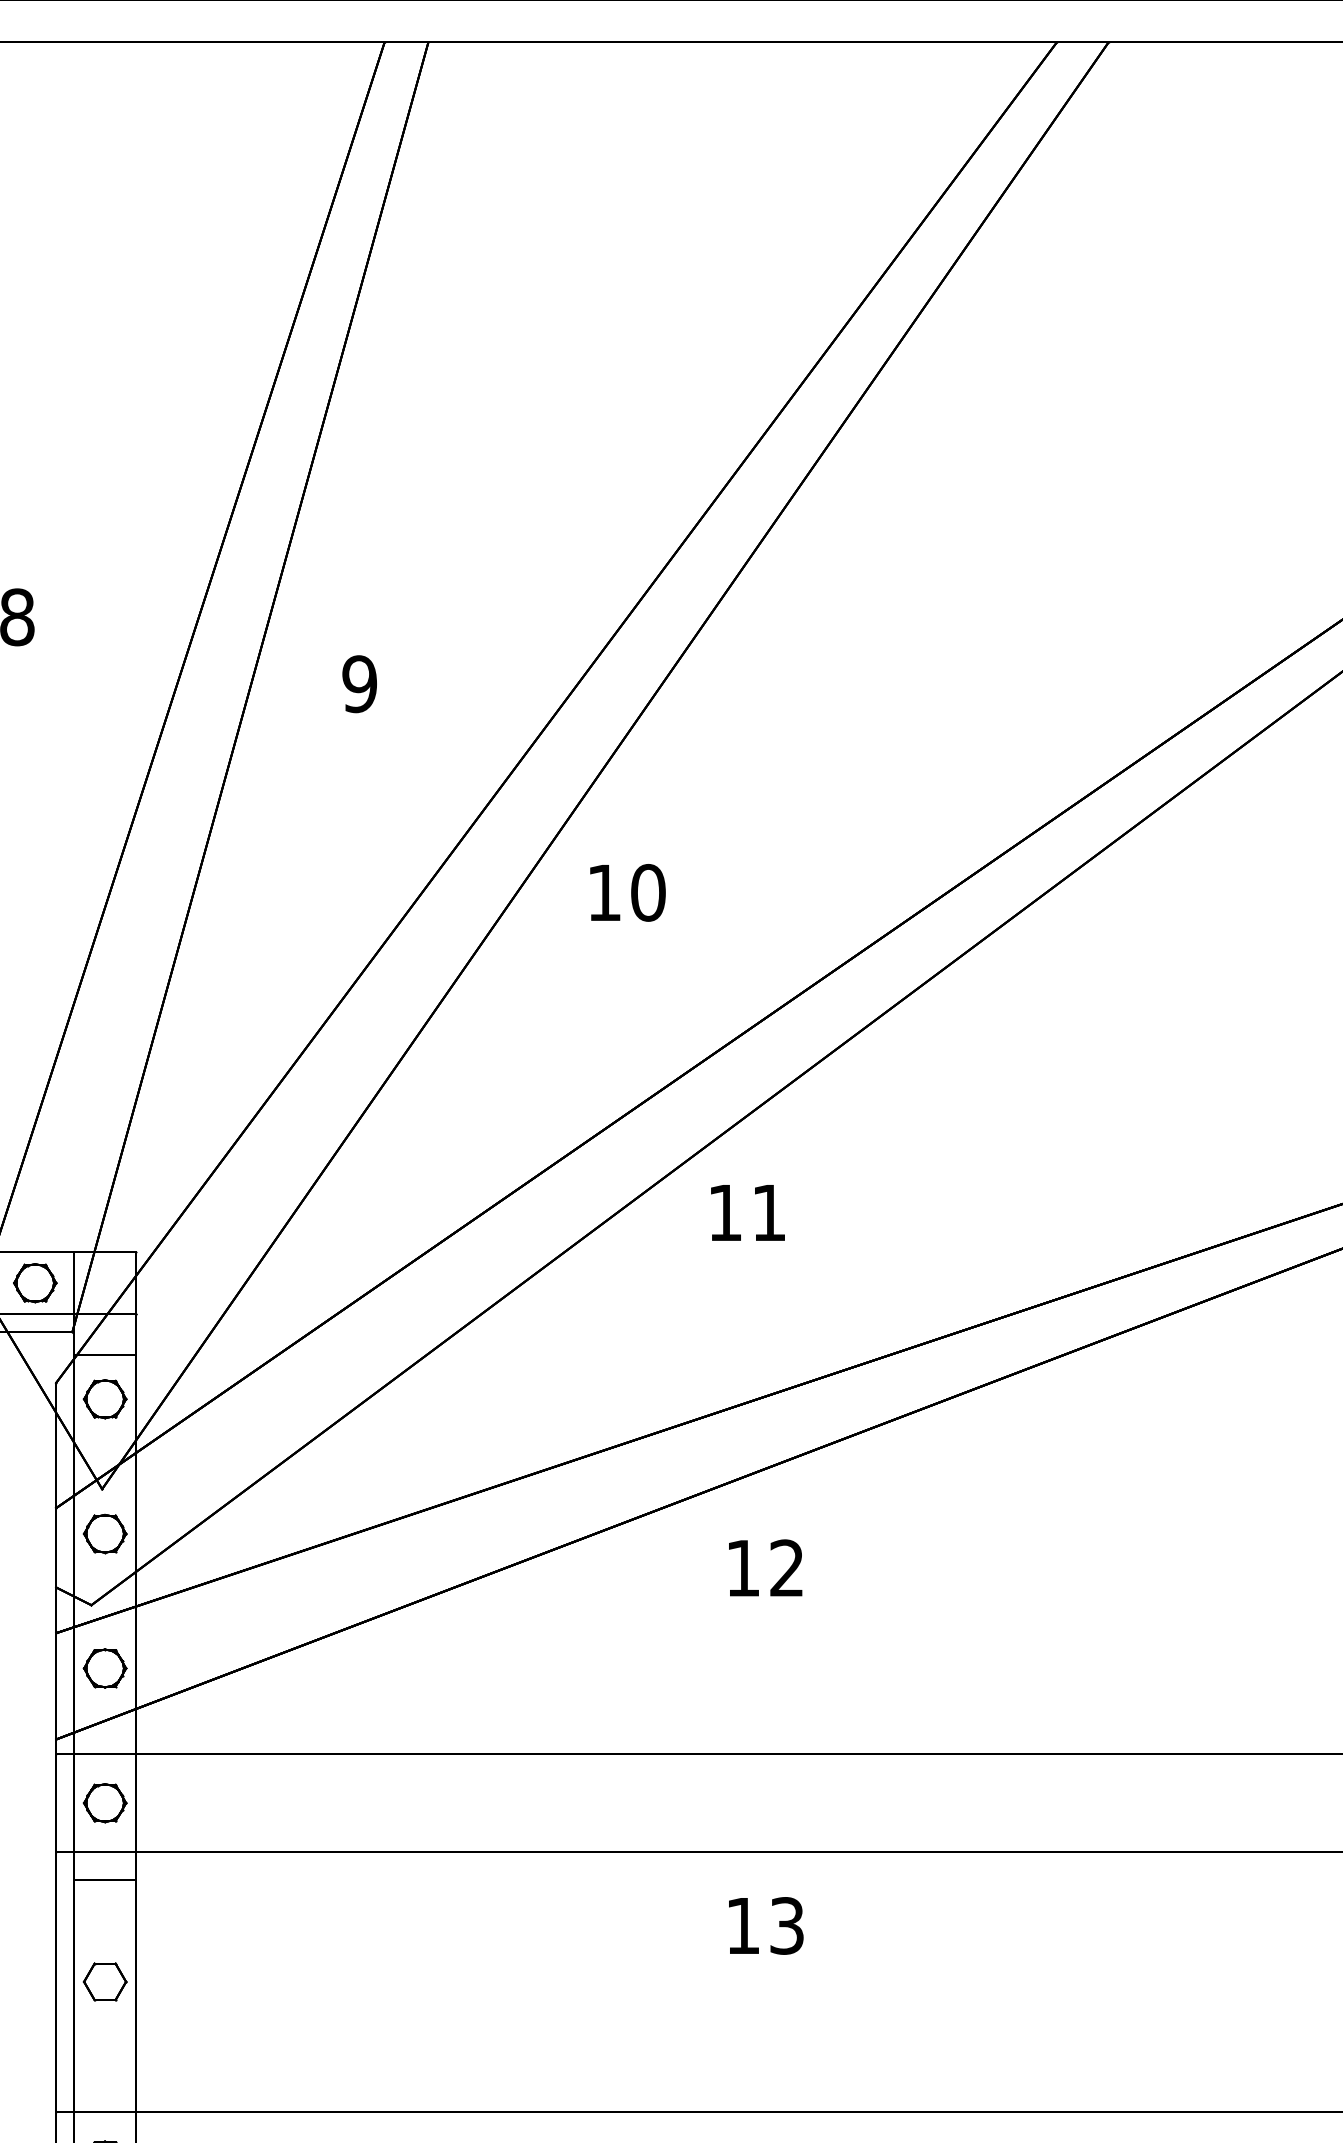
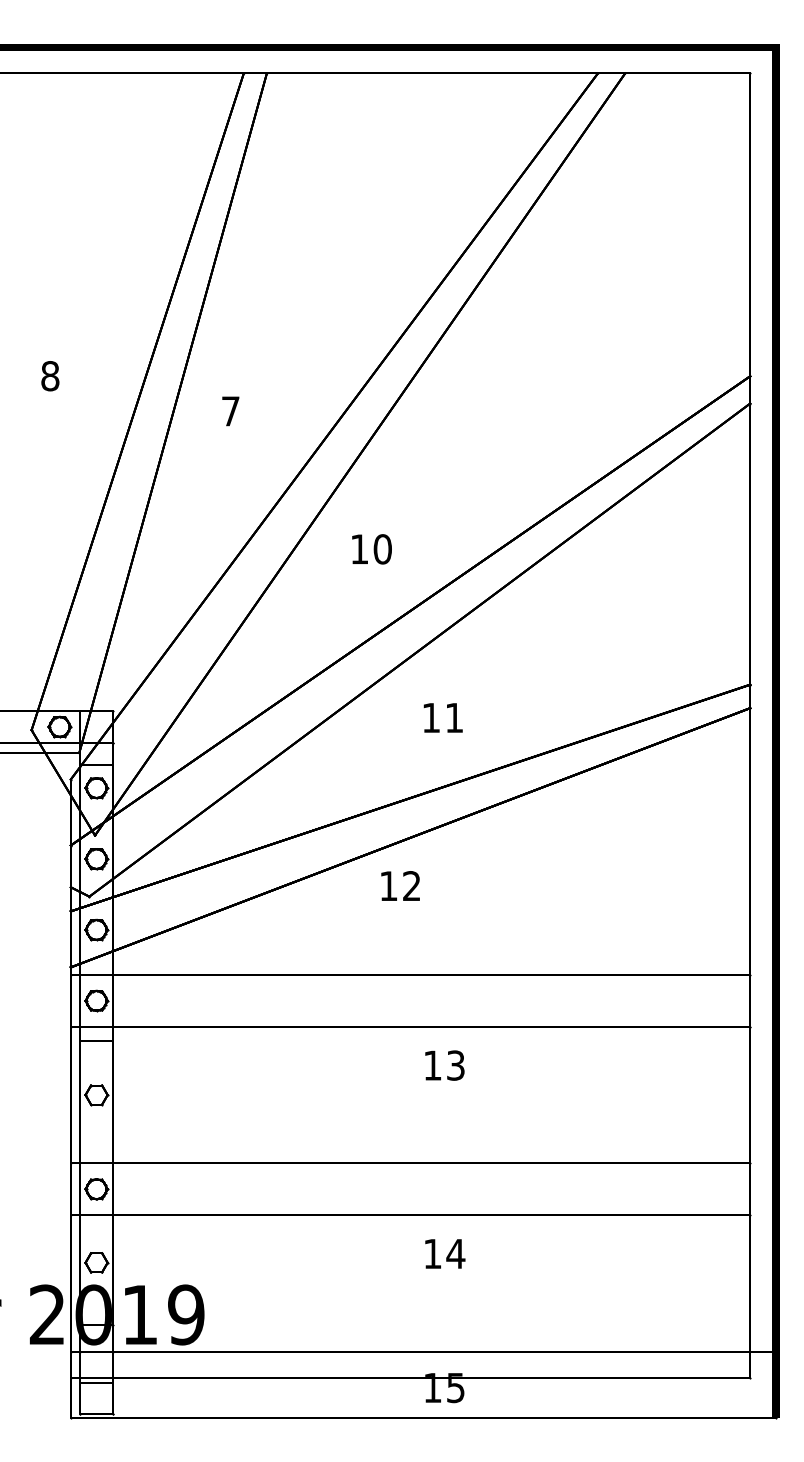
text: (359, 684) -> (230, 411), 9 -> 7
text: (626, 893) -> (371, 549), moved
text: (746, 1212) -> (442, 717), moved
text: (765, 1566) -> (400, 885), moved

